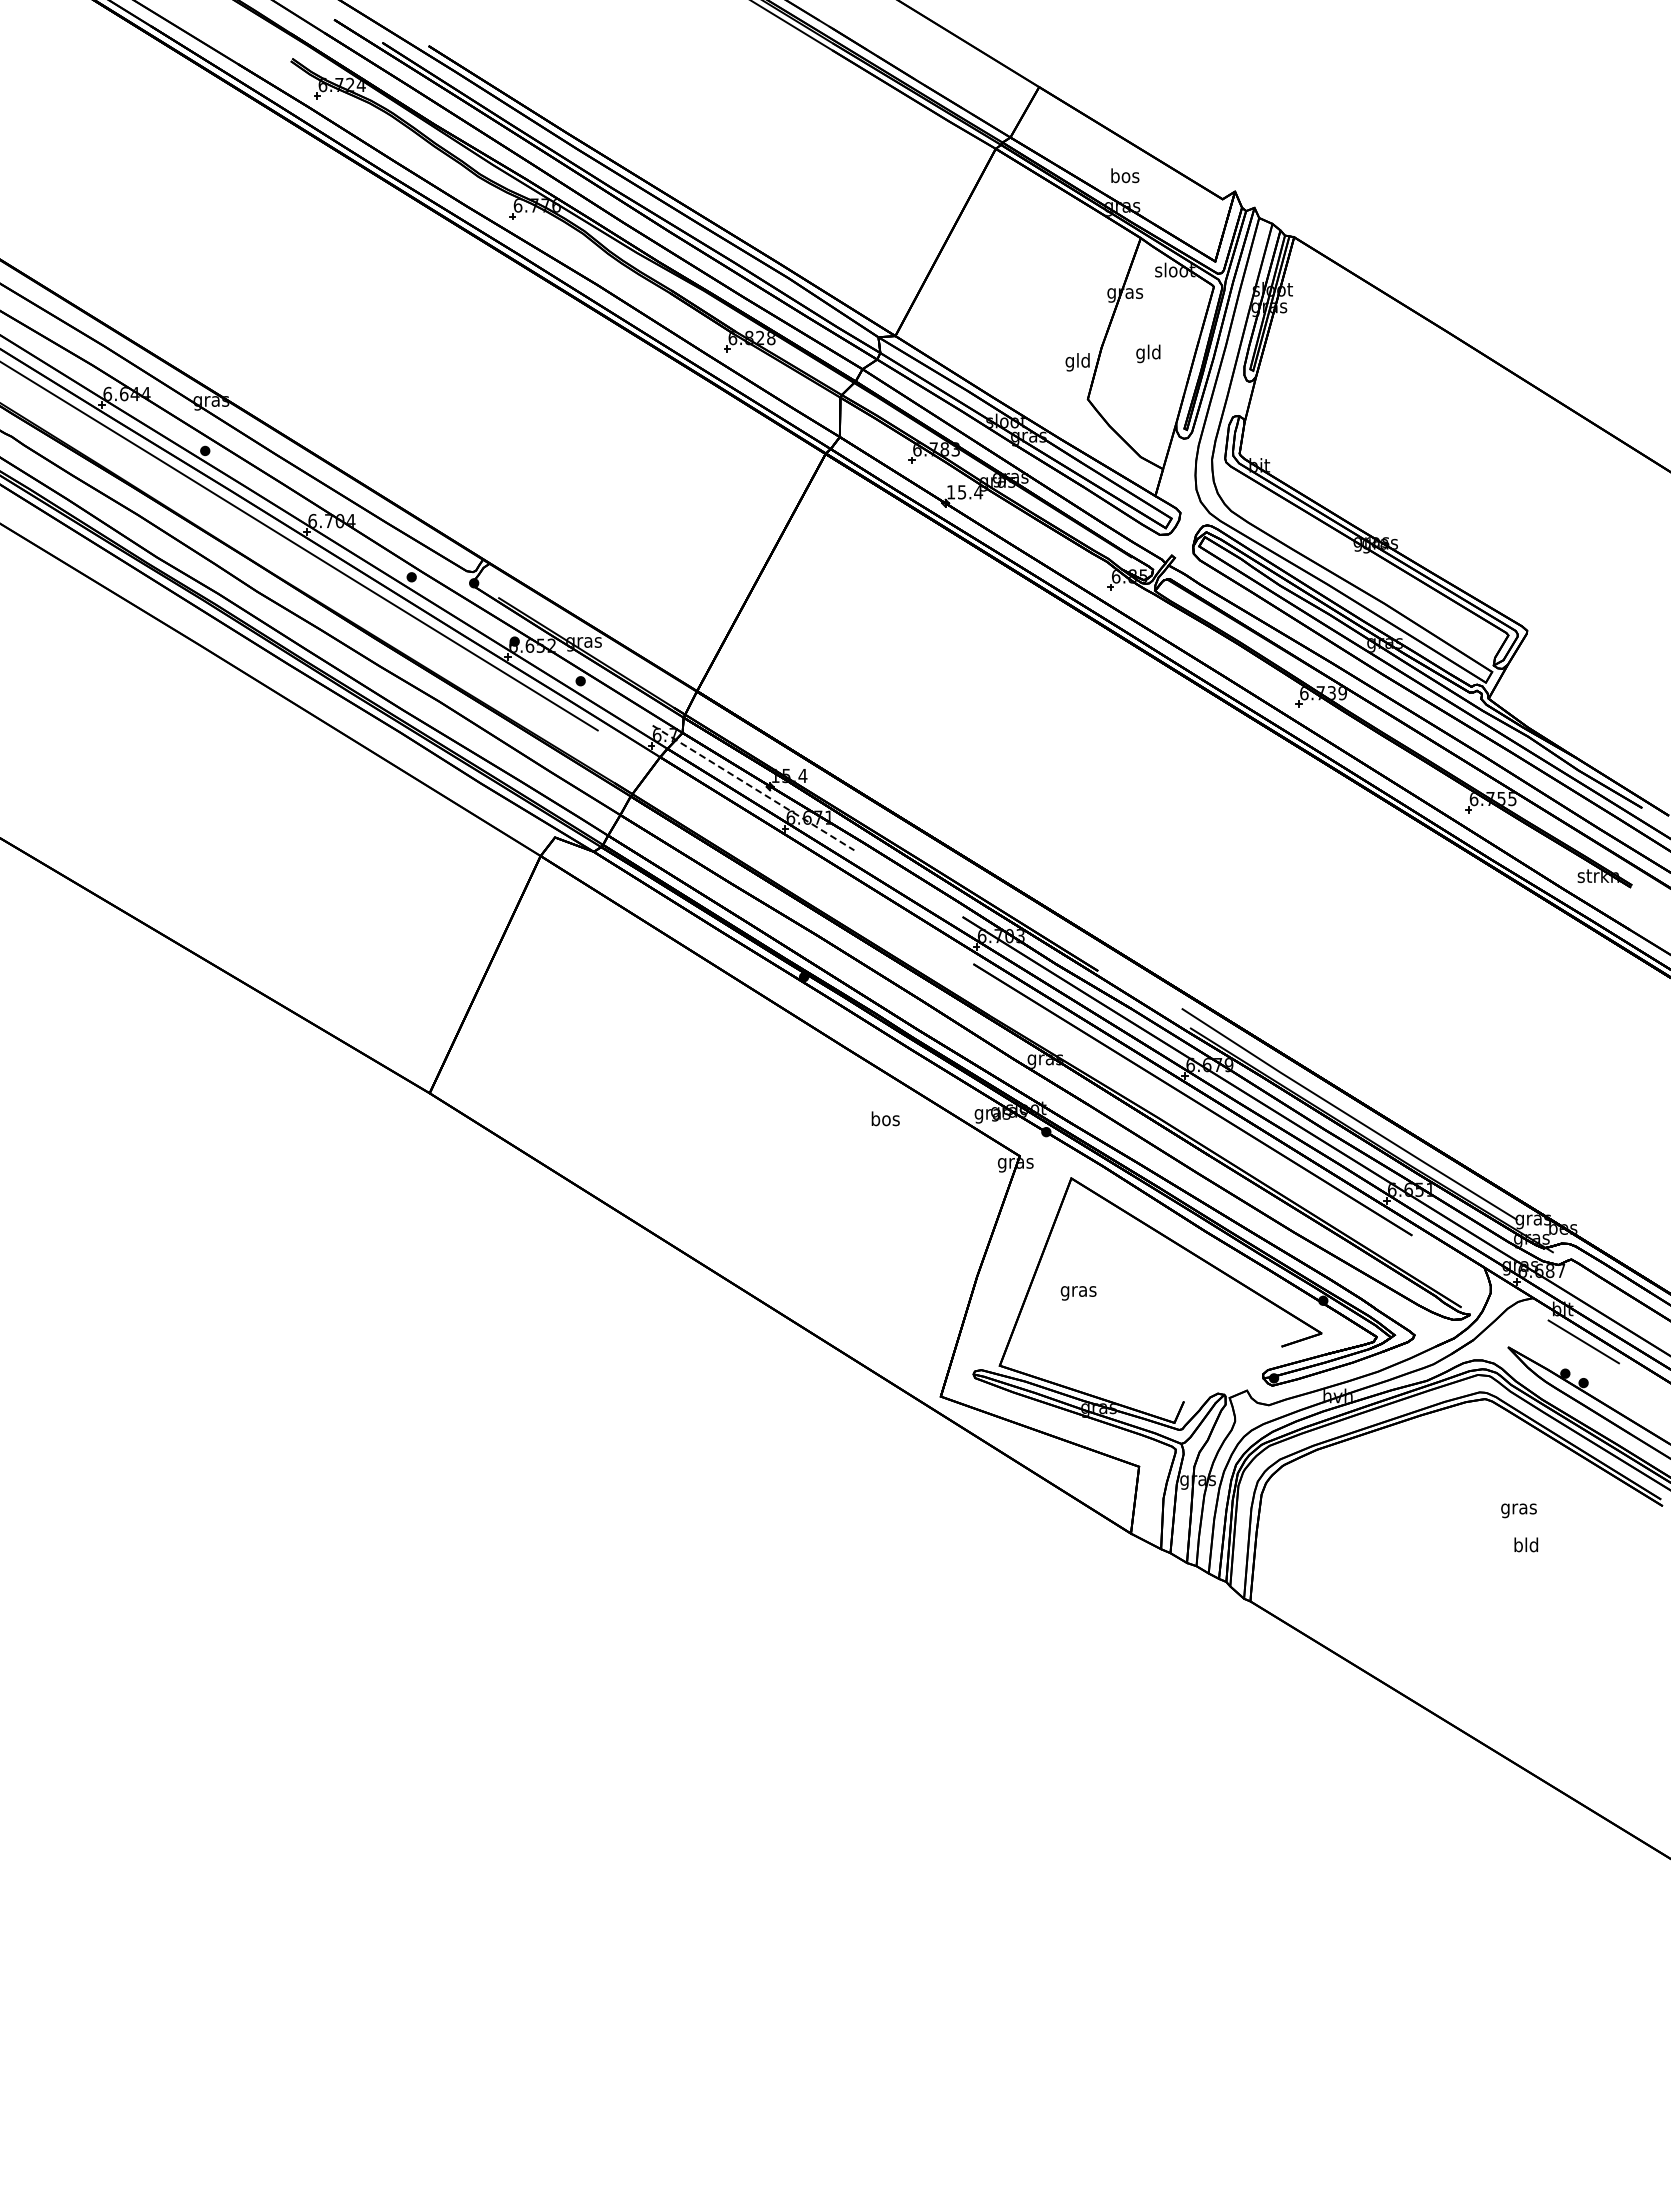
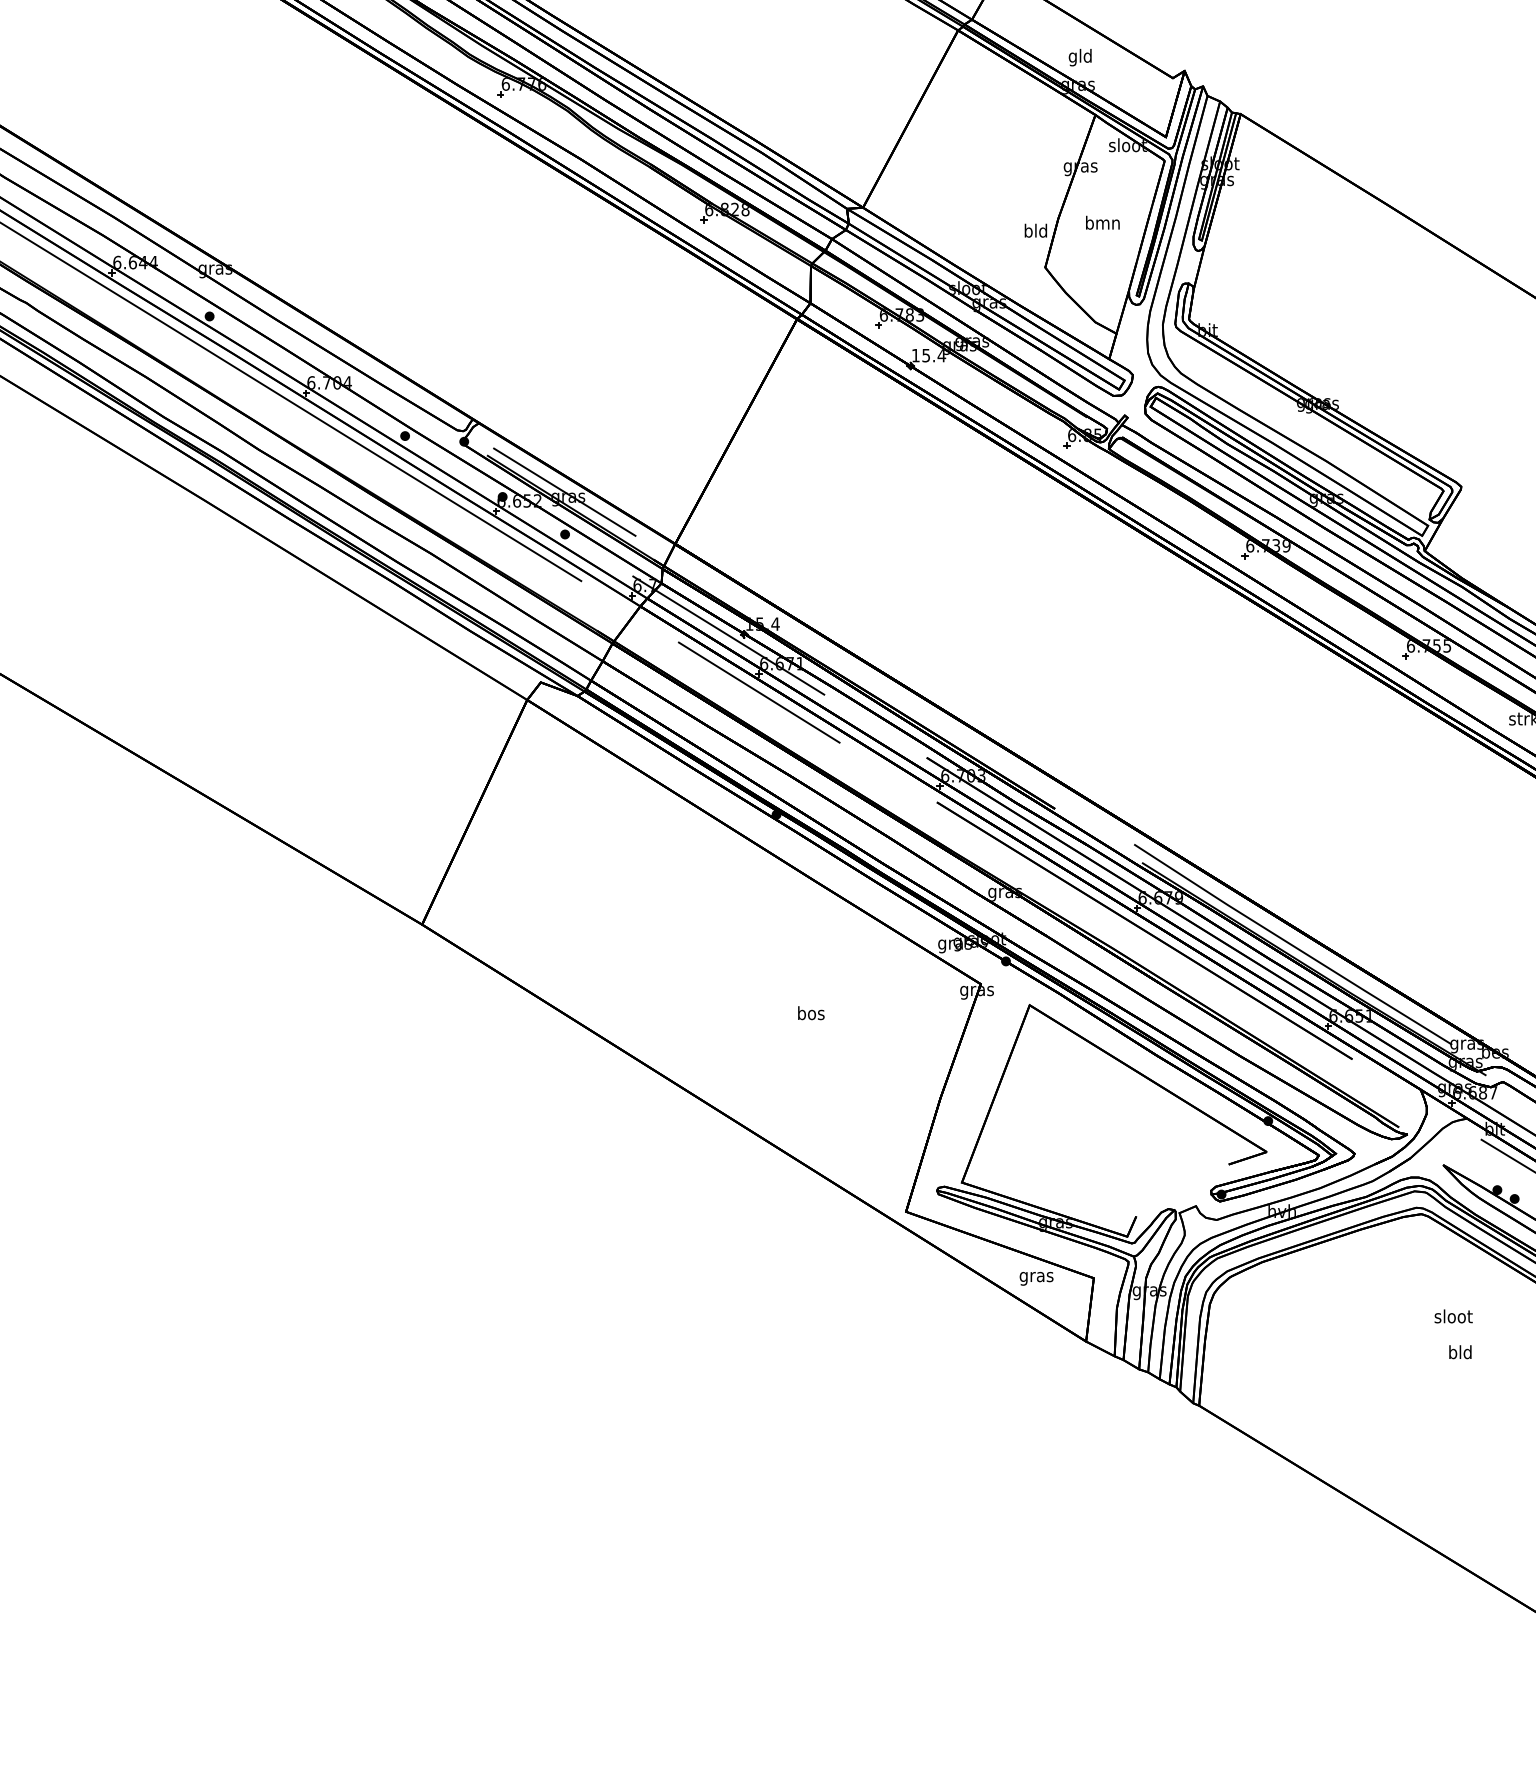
text: (1125, 177) -> (1080, 57), bos -> gld
text: (1148, 353) -> (1102, 224), gld -> bmn
text: (1069, 362) -> (1027, 232), gld -> bld
line: (580, 636) -> (564, 492), added
line: (753, 787) -> (728, 635), dashed -> solid
line: (785, 848) -> (759, 692), added
text: (885, 1118) -> (811, 1012), moved
text: (1078, 1293) -> (1036, 1278), moved
text: (1519, 1508) -> (1453, 1317), gras -> sloot

